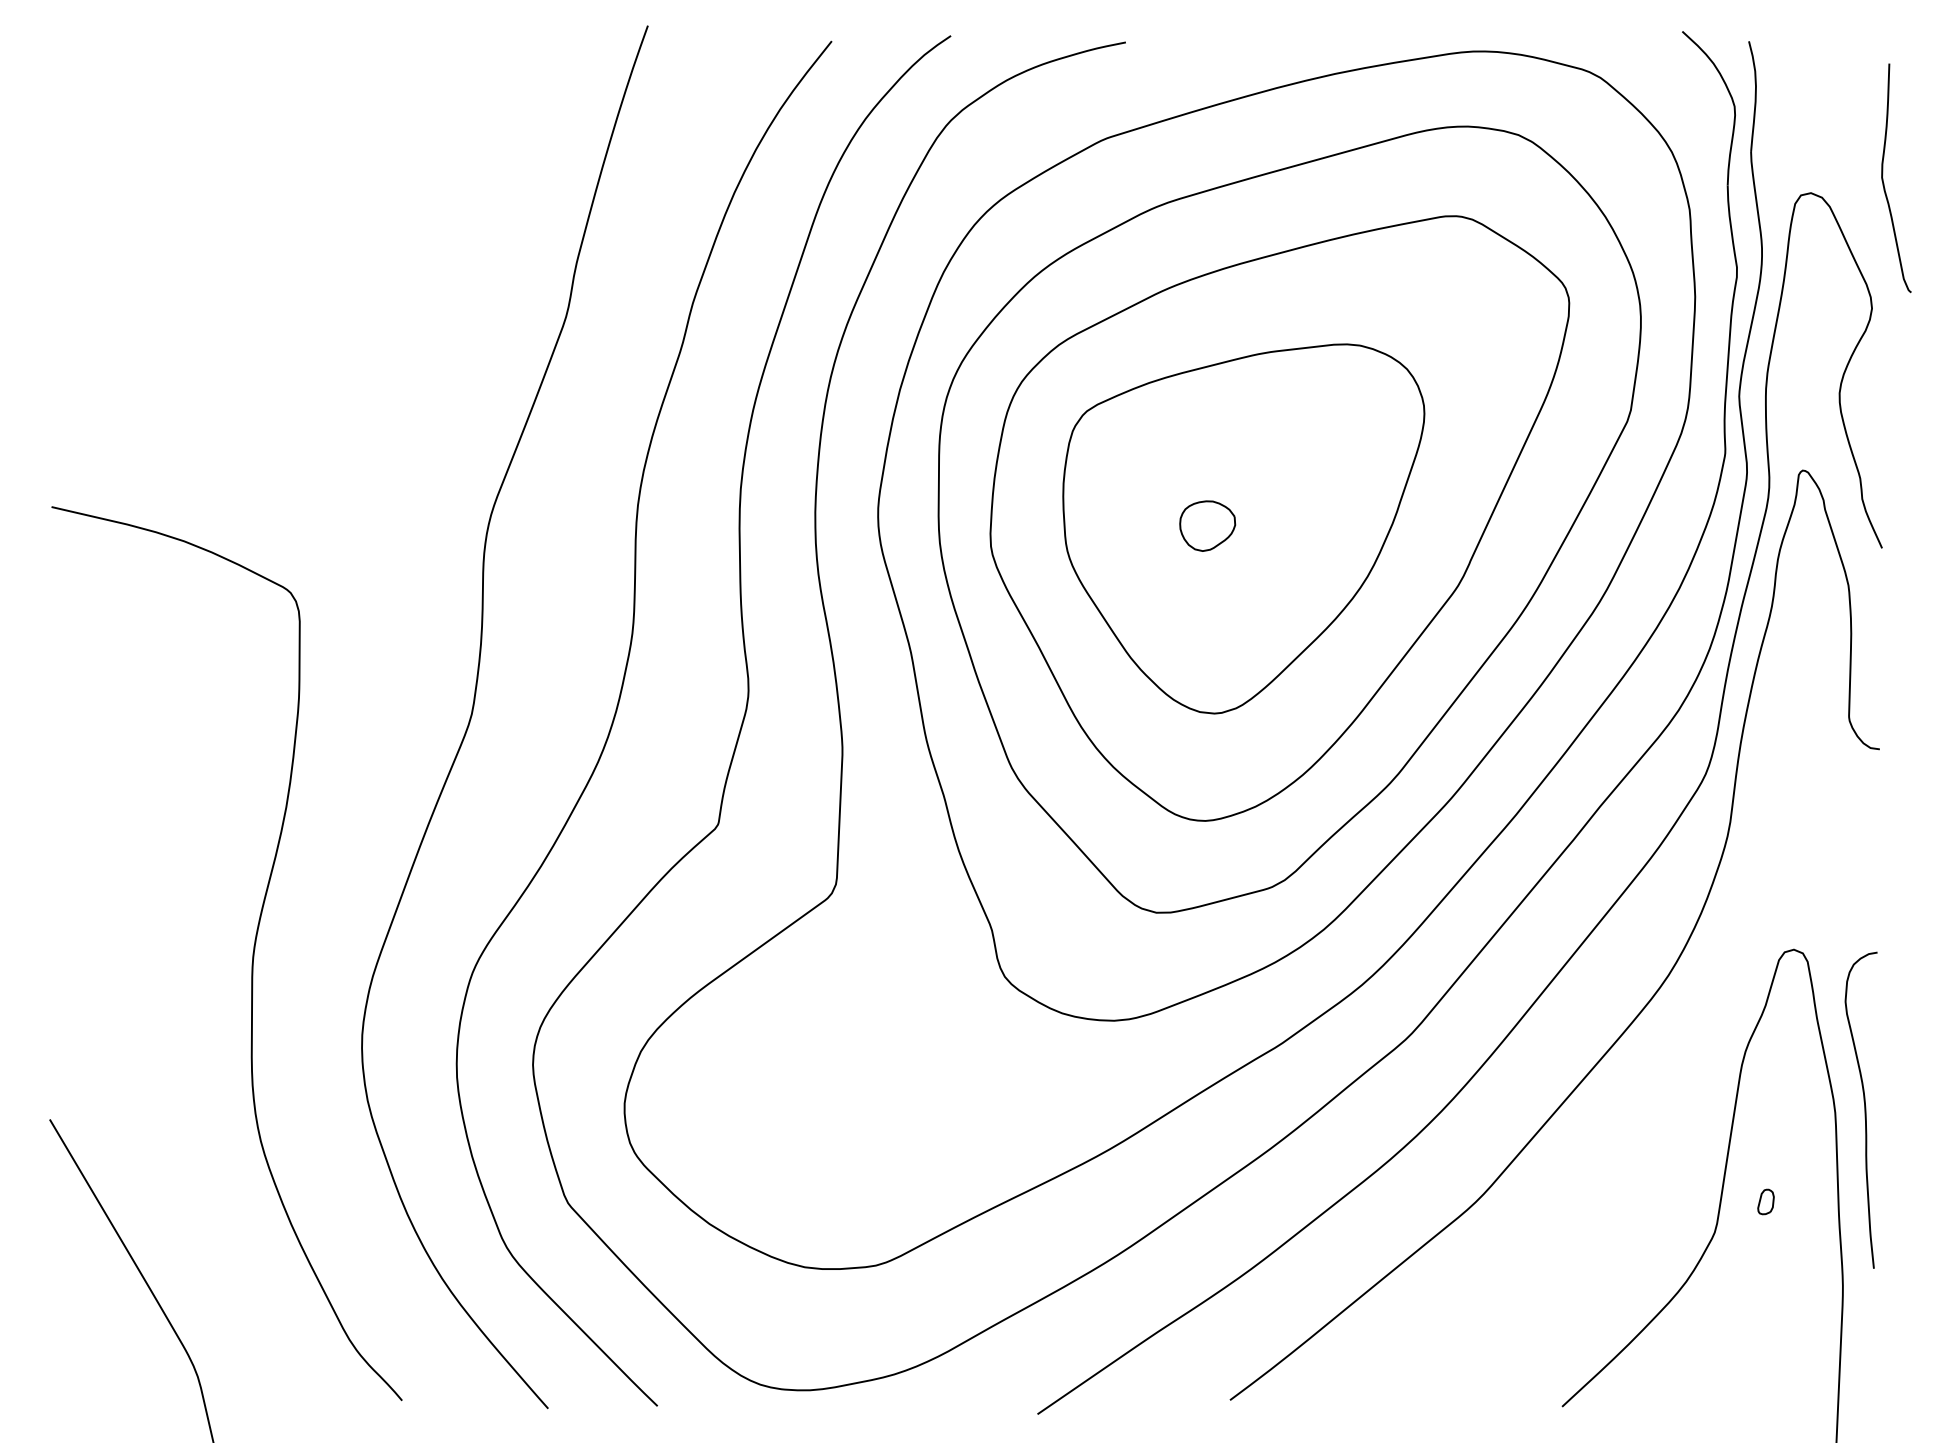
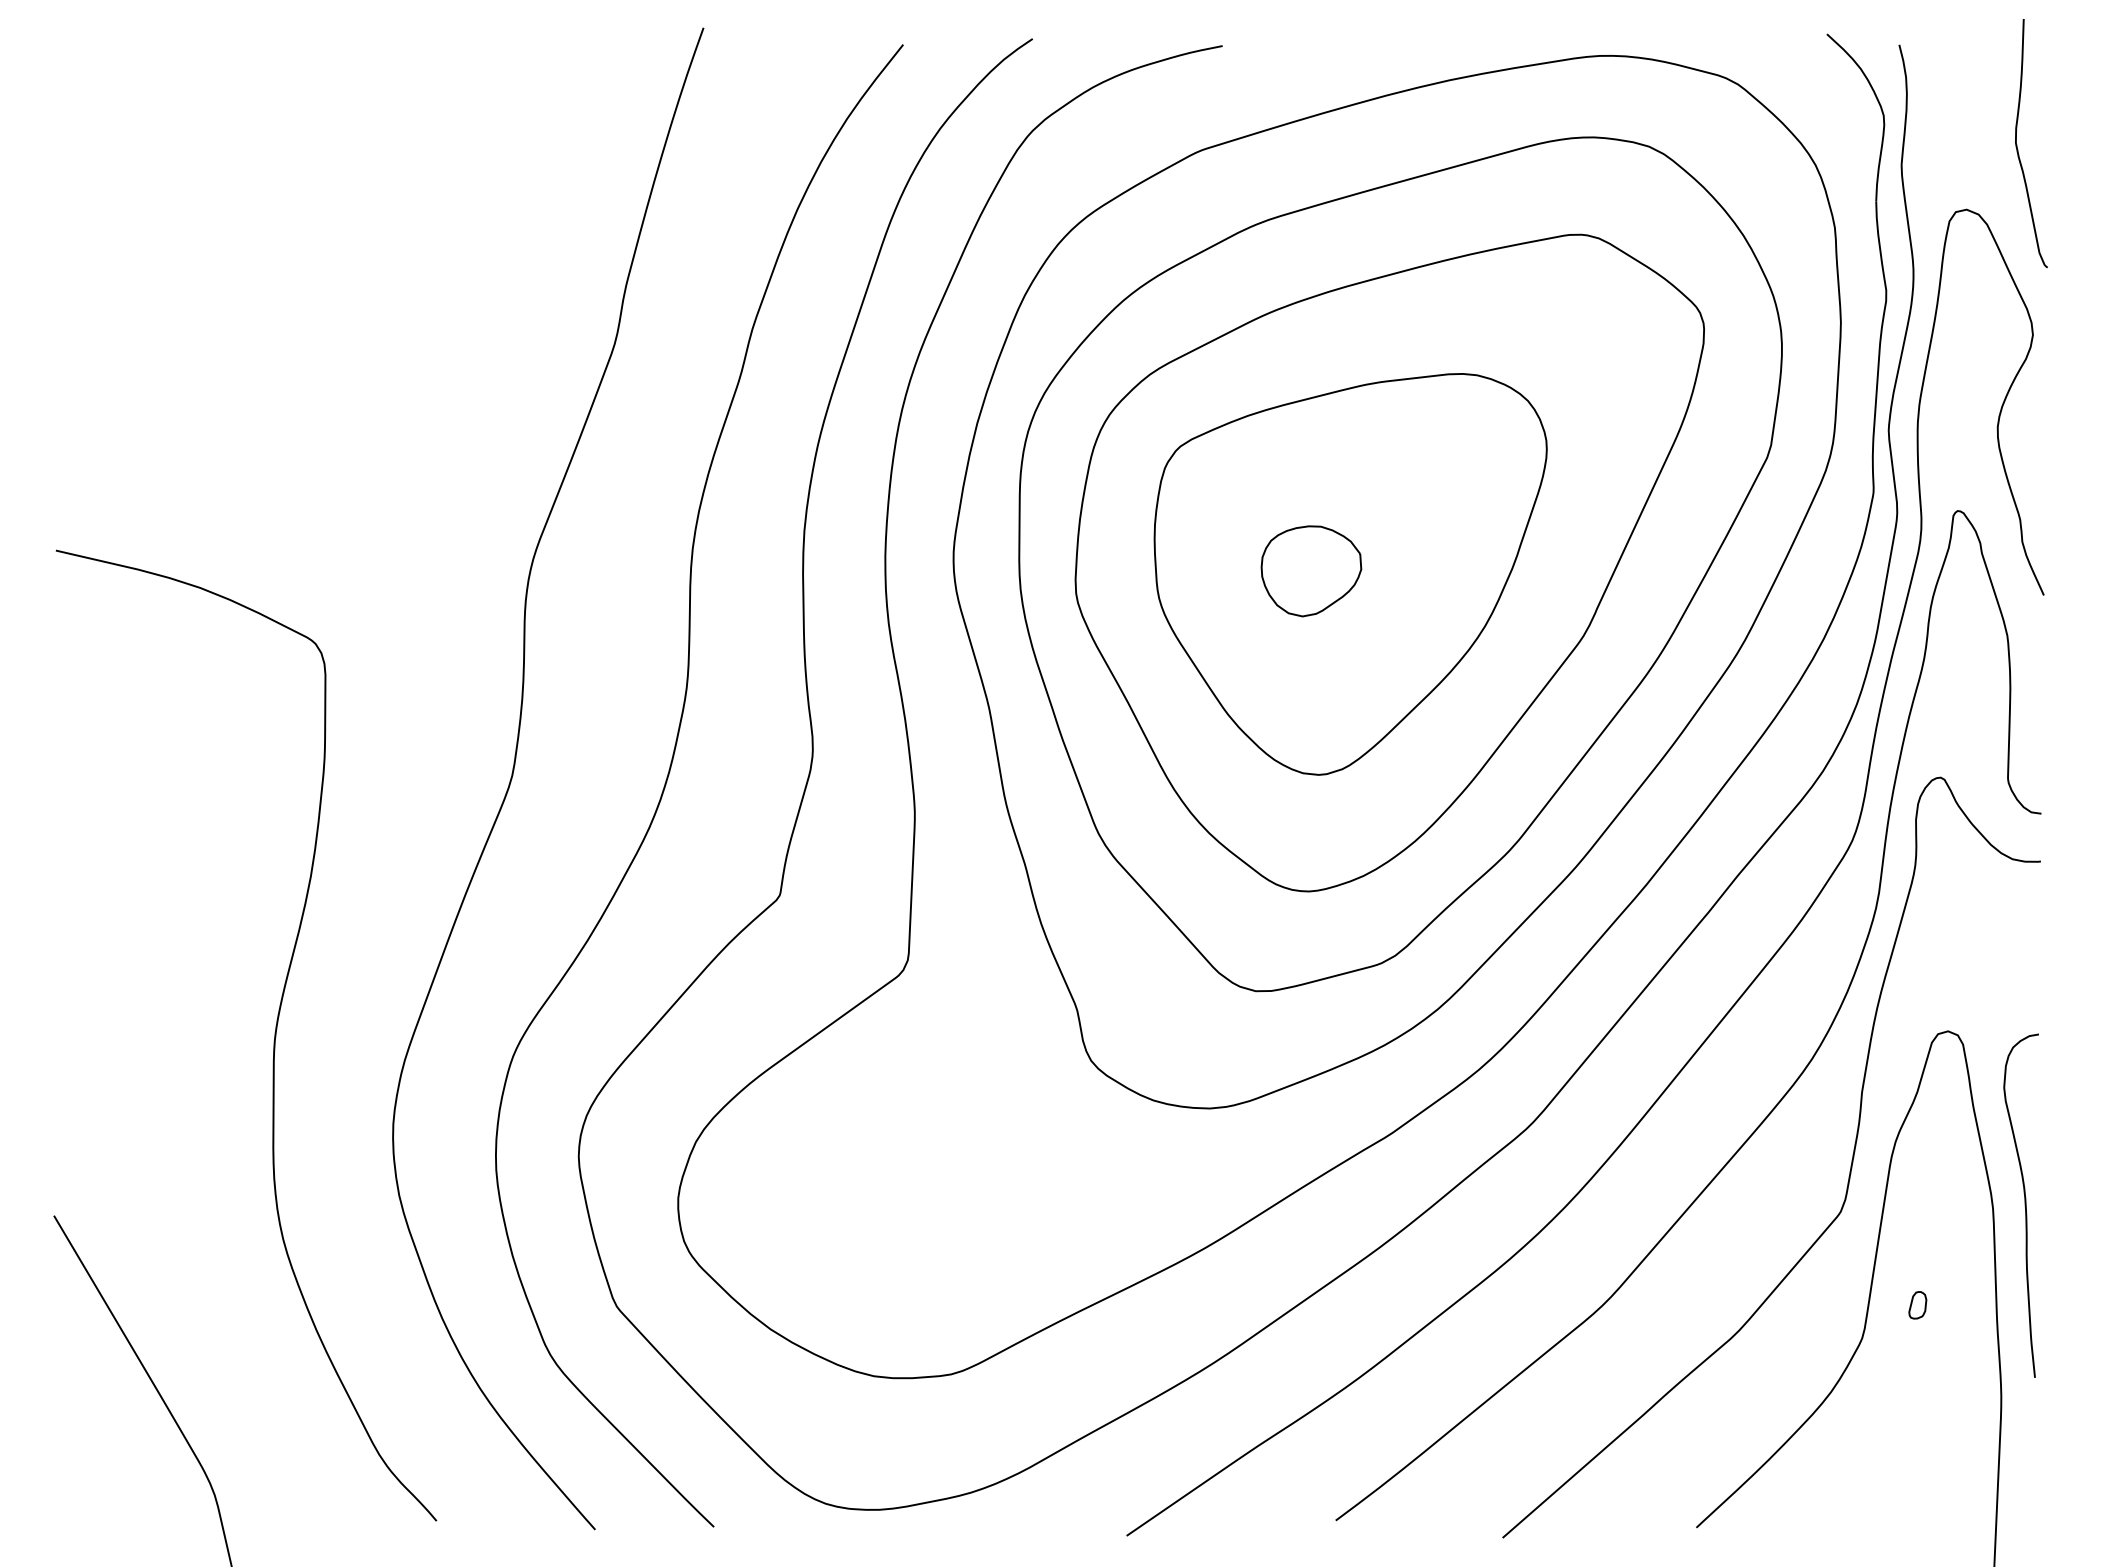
curve: (1883, 179) -> (2017, 144), moved
part: (1207, 526) -> (1311, 571), size x1.67
curve: (1703, 1078) -> (1849, 1171), added

